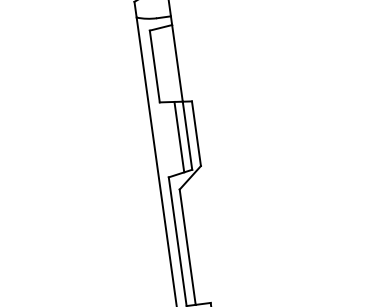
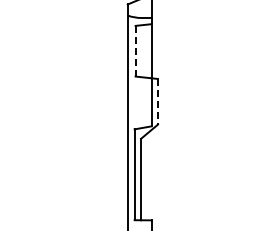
line: (154, 66) -> (135, 51), solid -> dashed
line: (195, 133) -> (157, 101), solid -> dashed
line: (178, 137) -> (145, 102), removed

